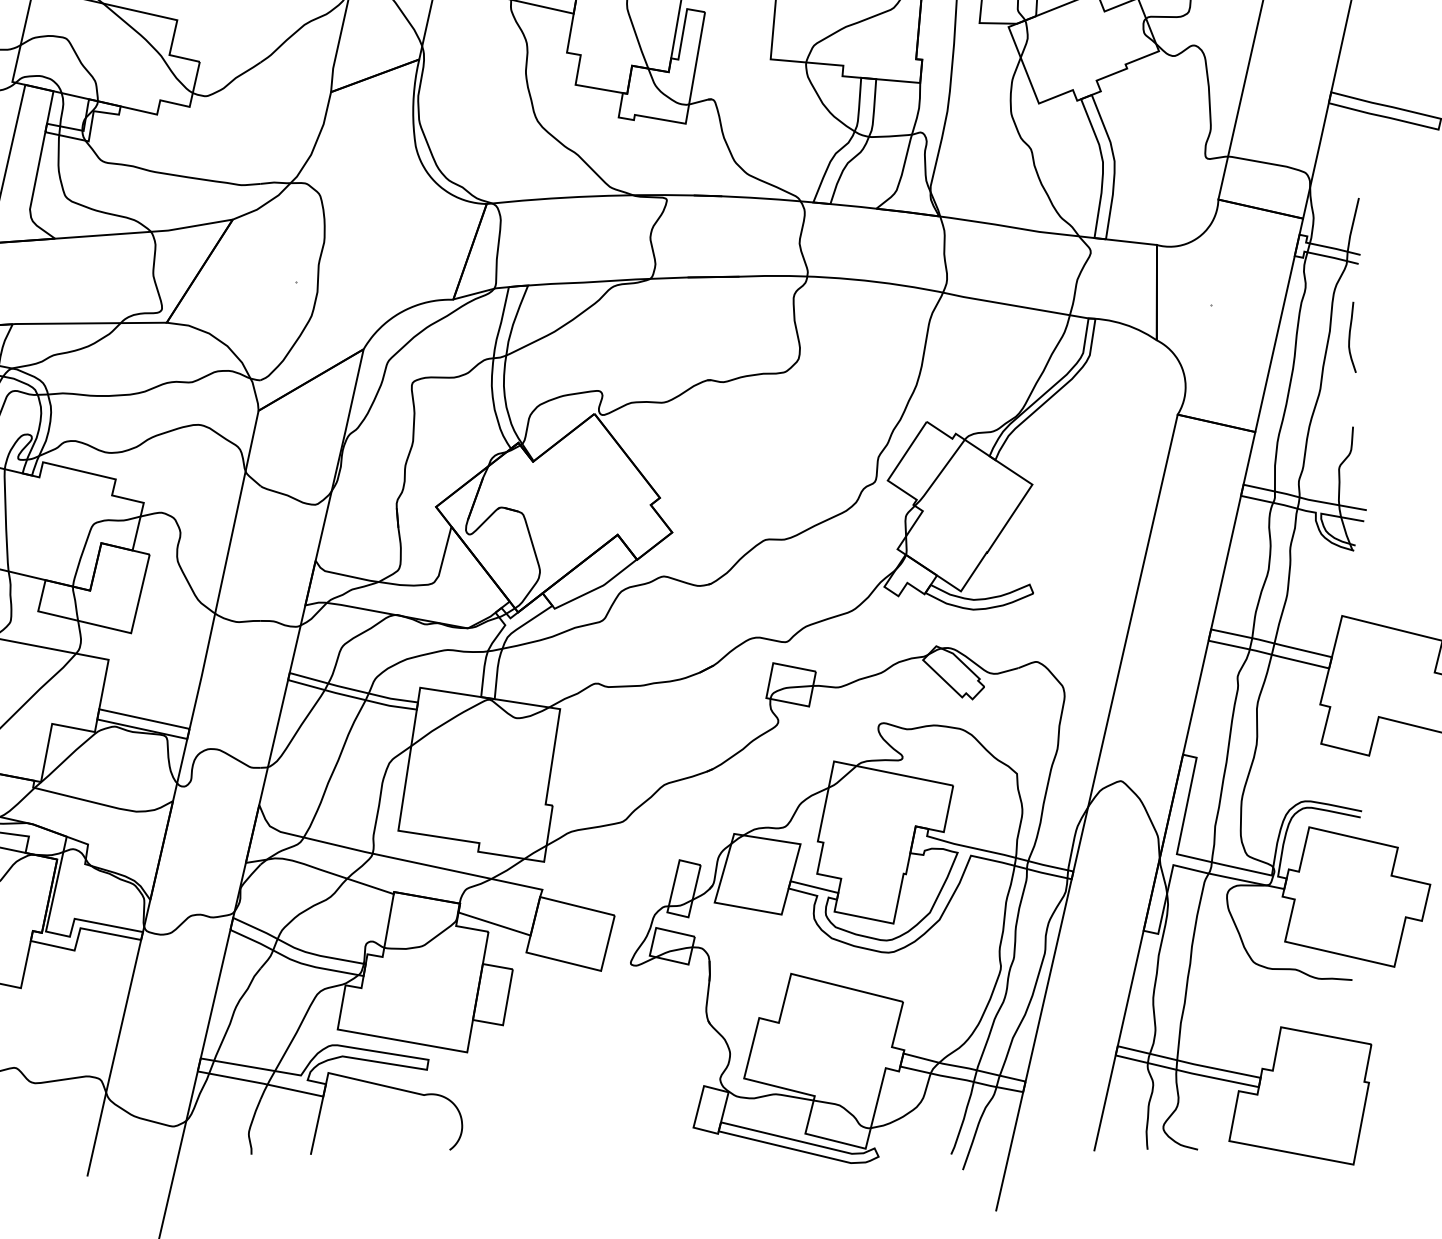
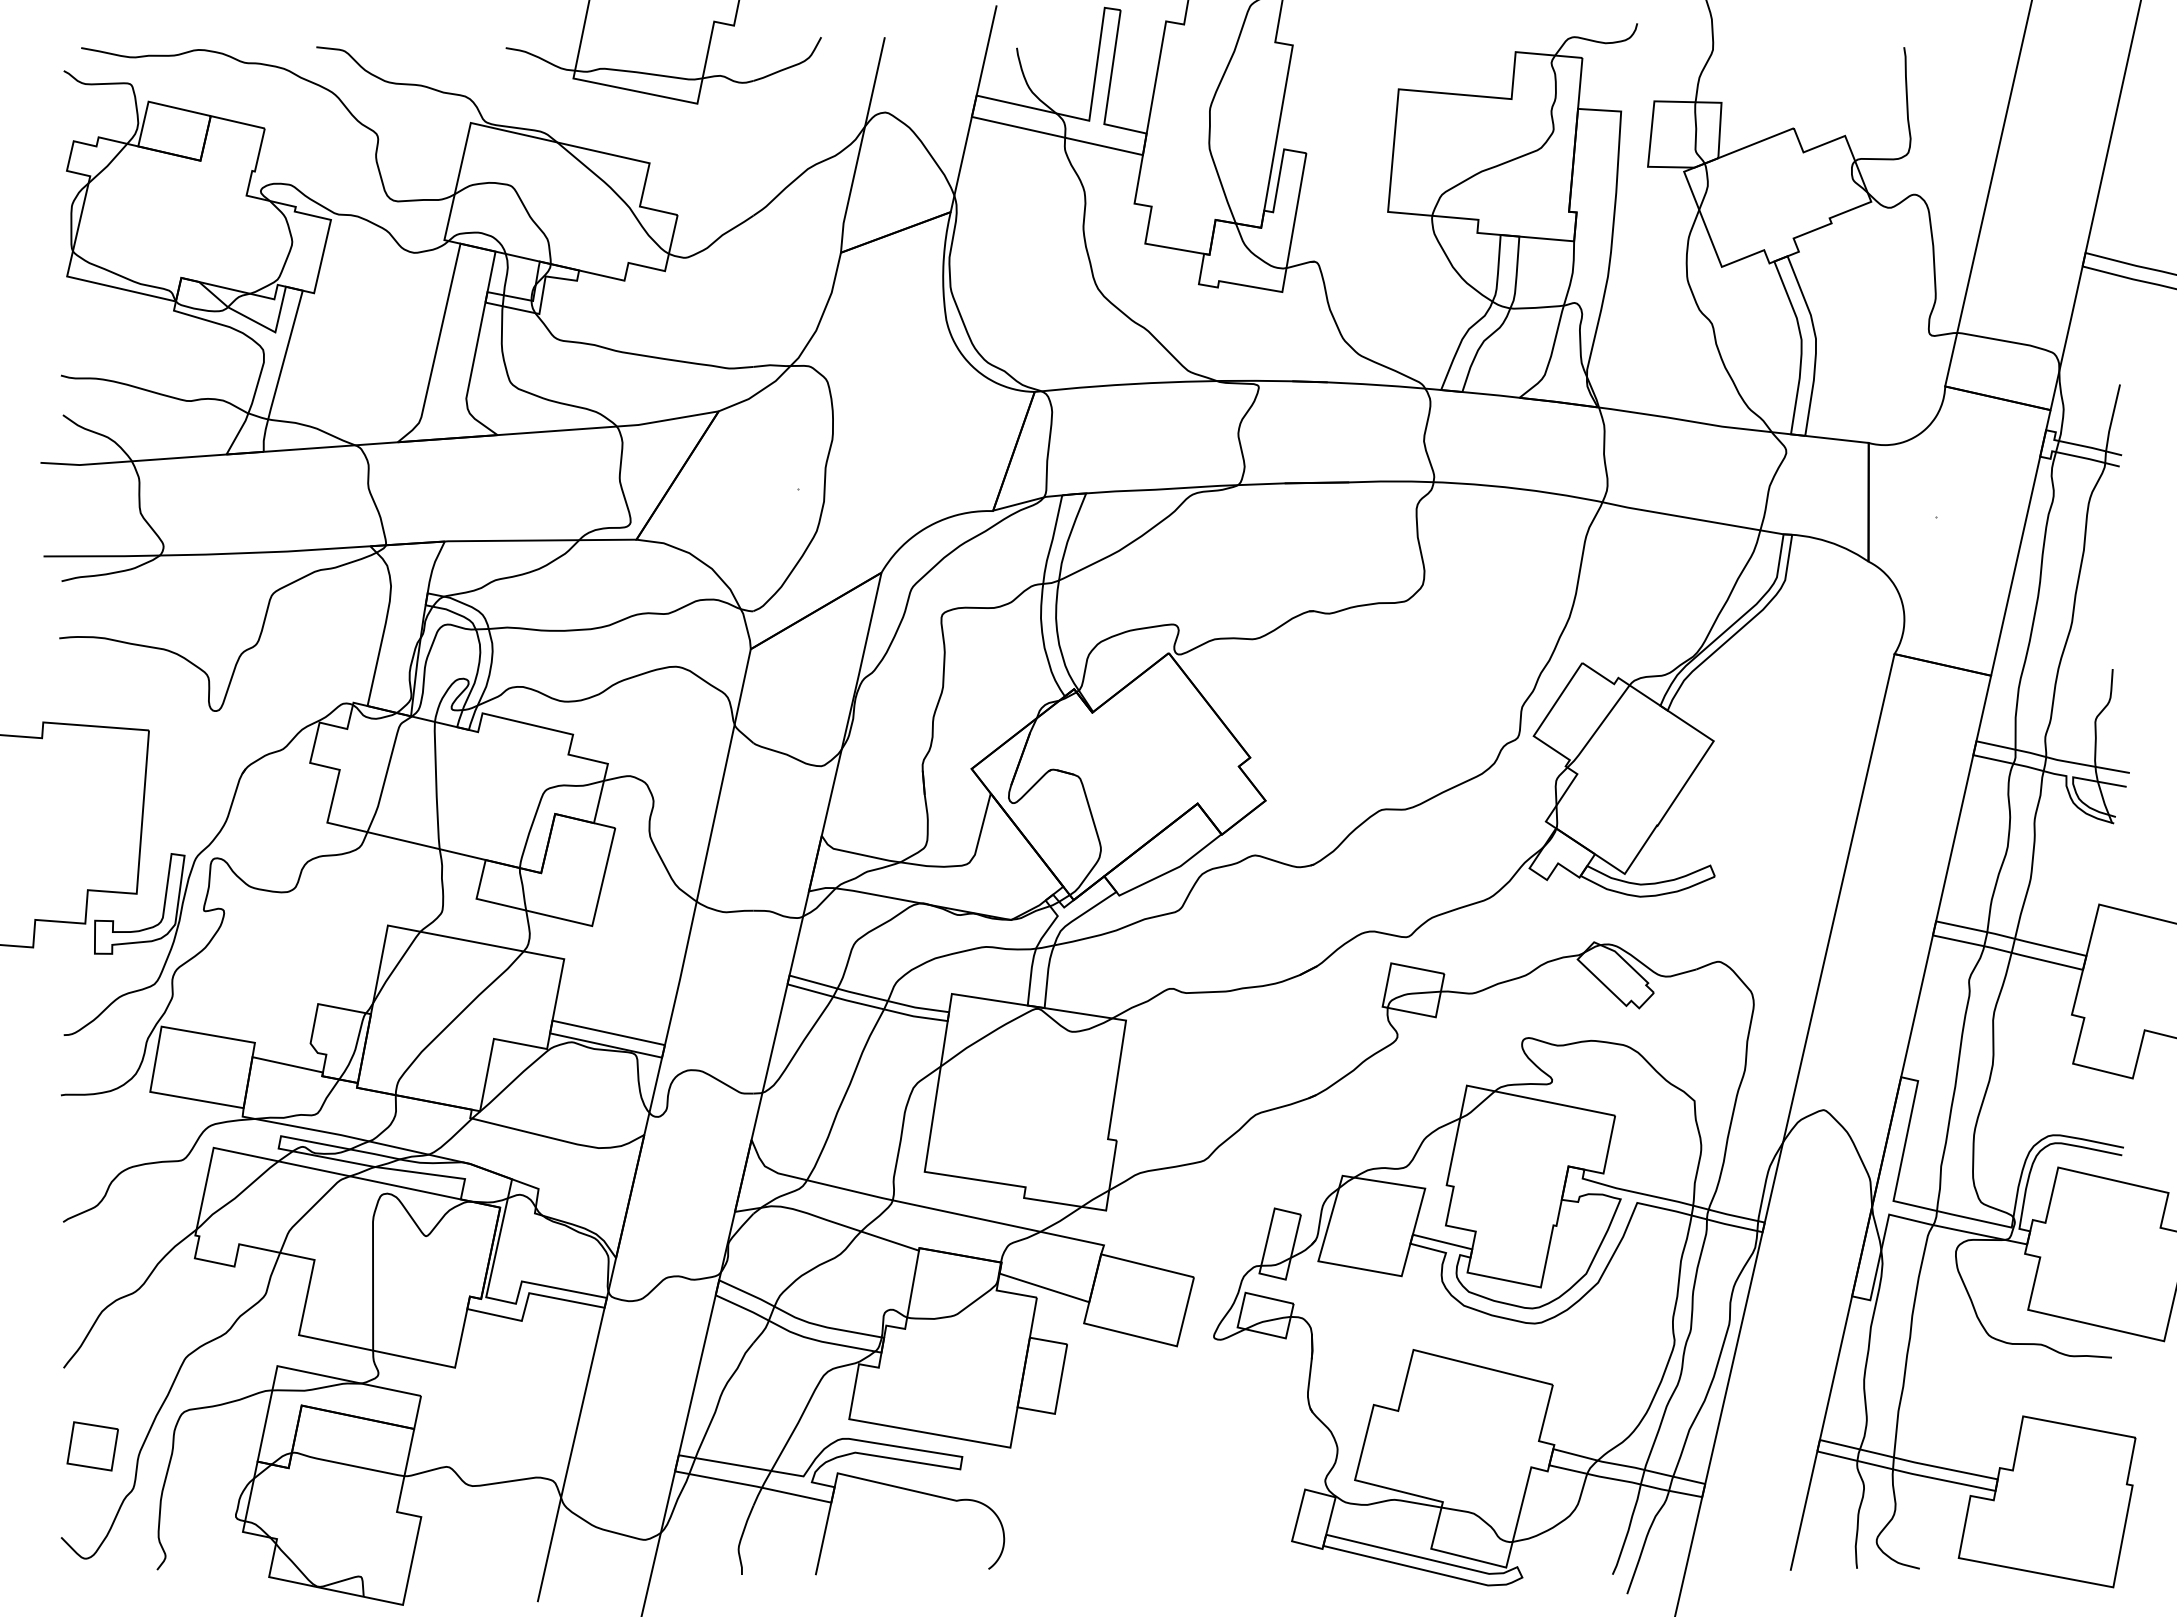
curve: (1350, 337) -> (2109, 557), removed

